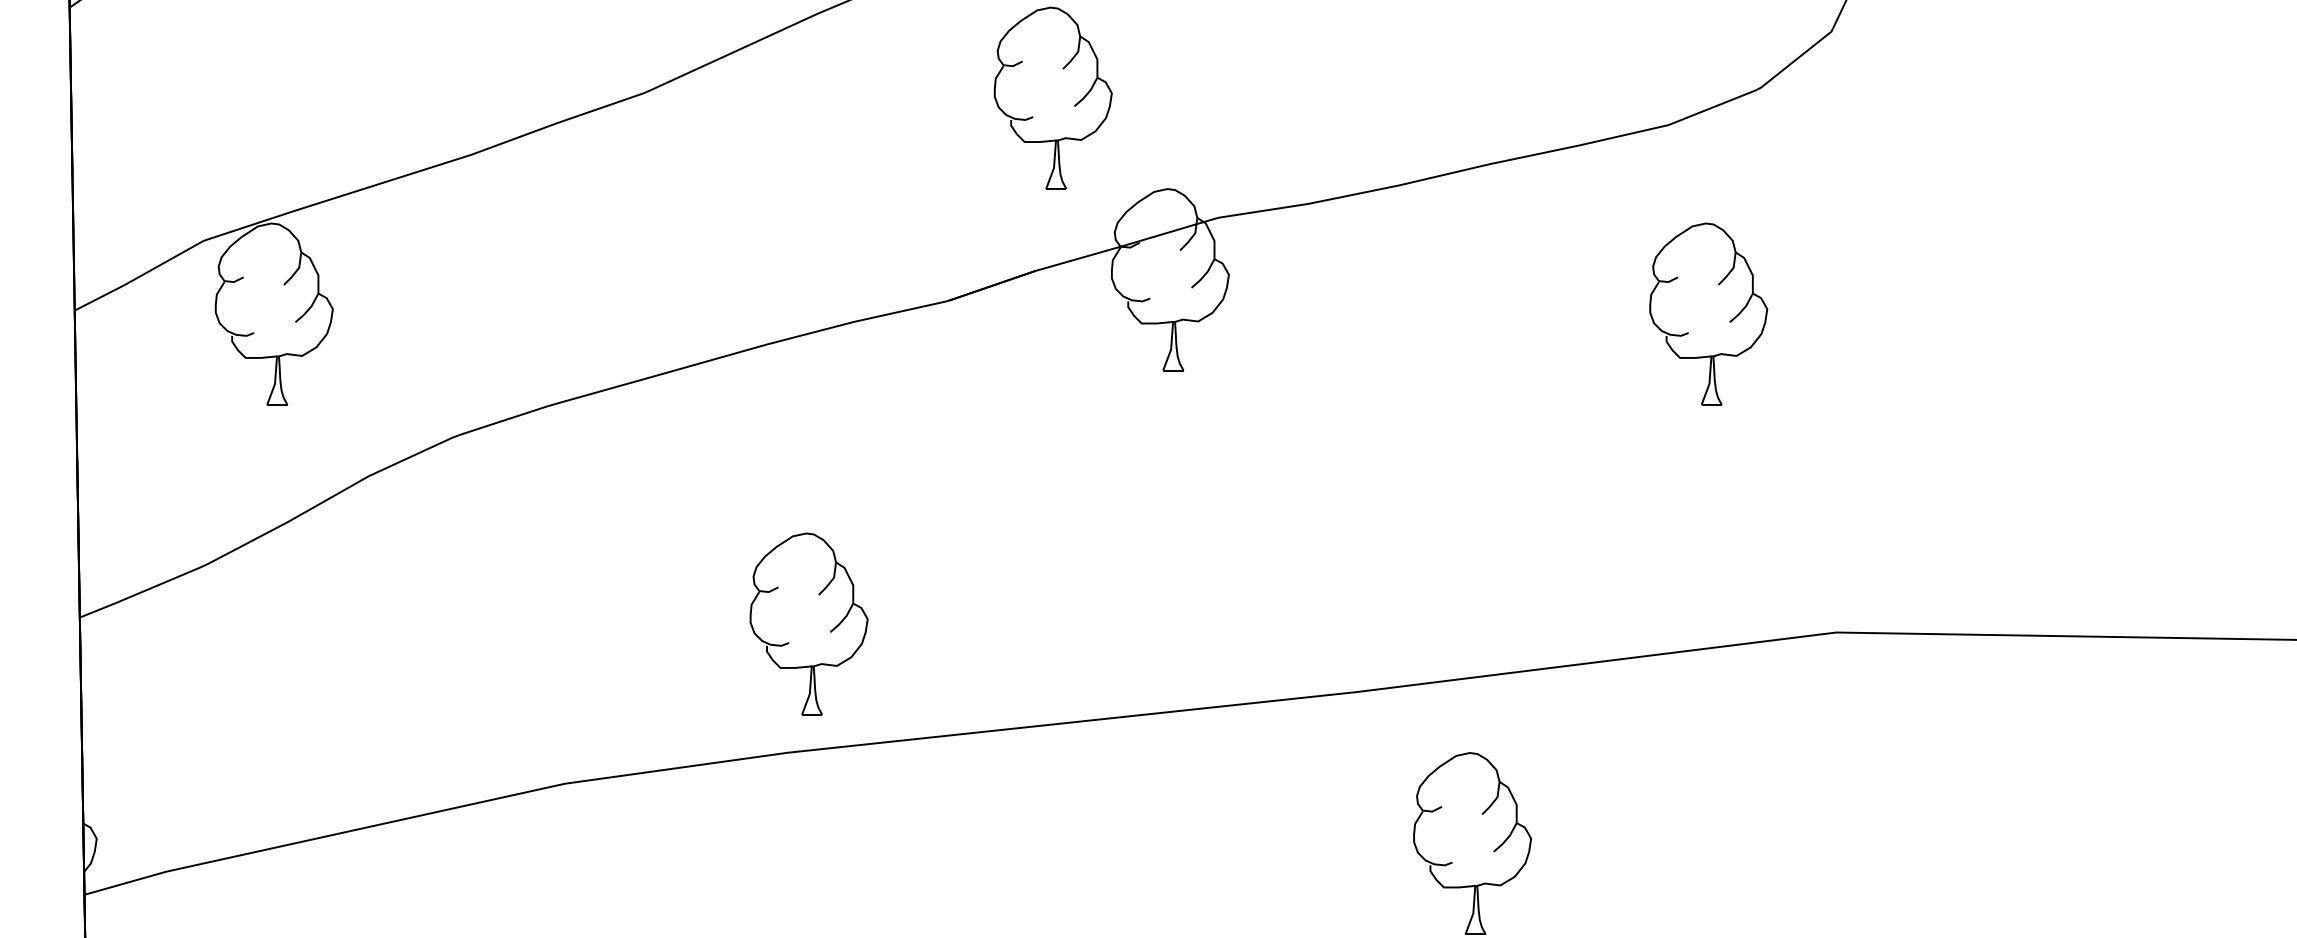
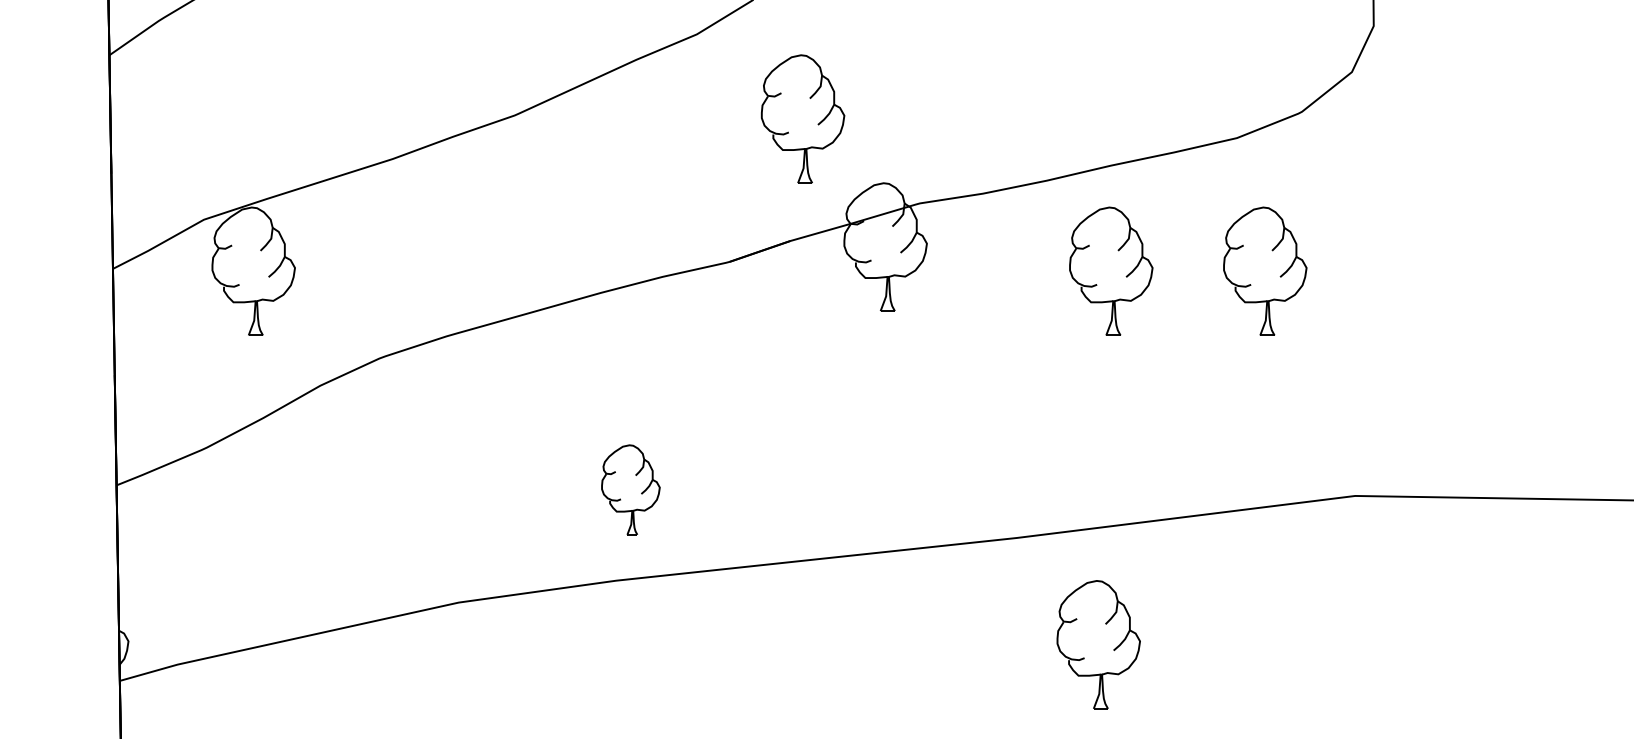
part: (1490, 312) -> (1111, 270), added
part: (808, 623) -> (630, 489), size x0.7

